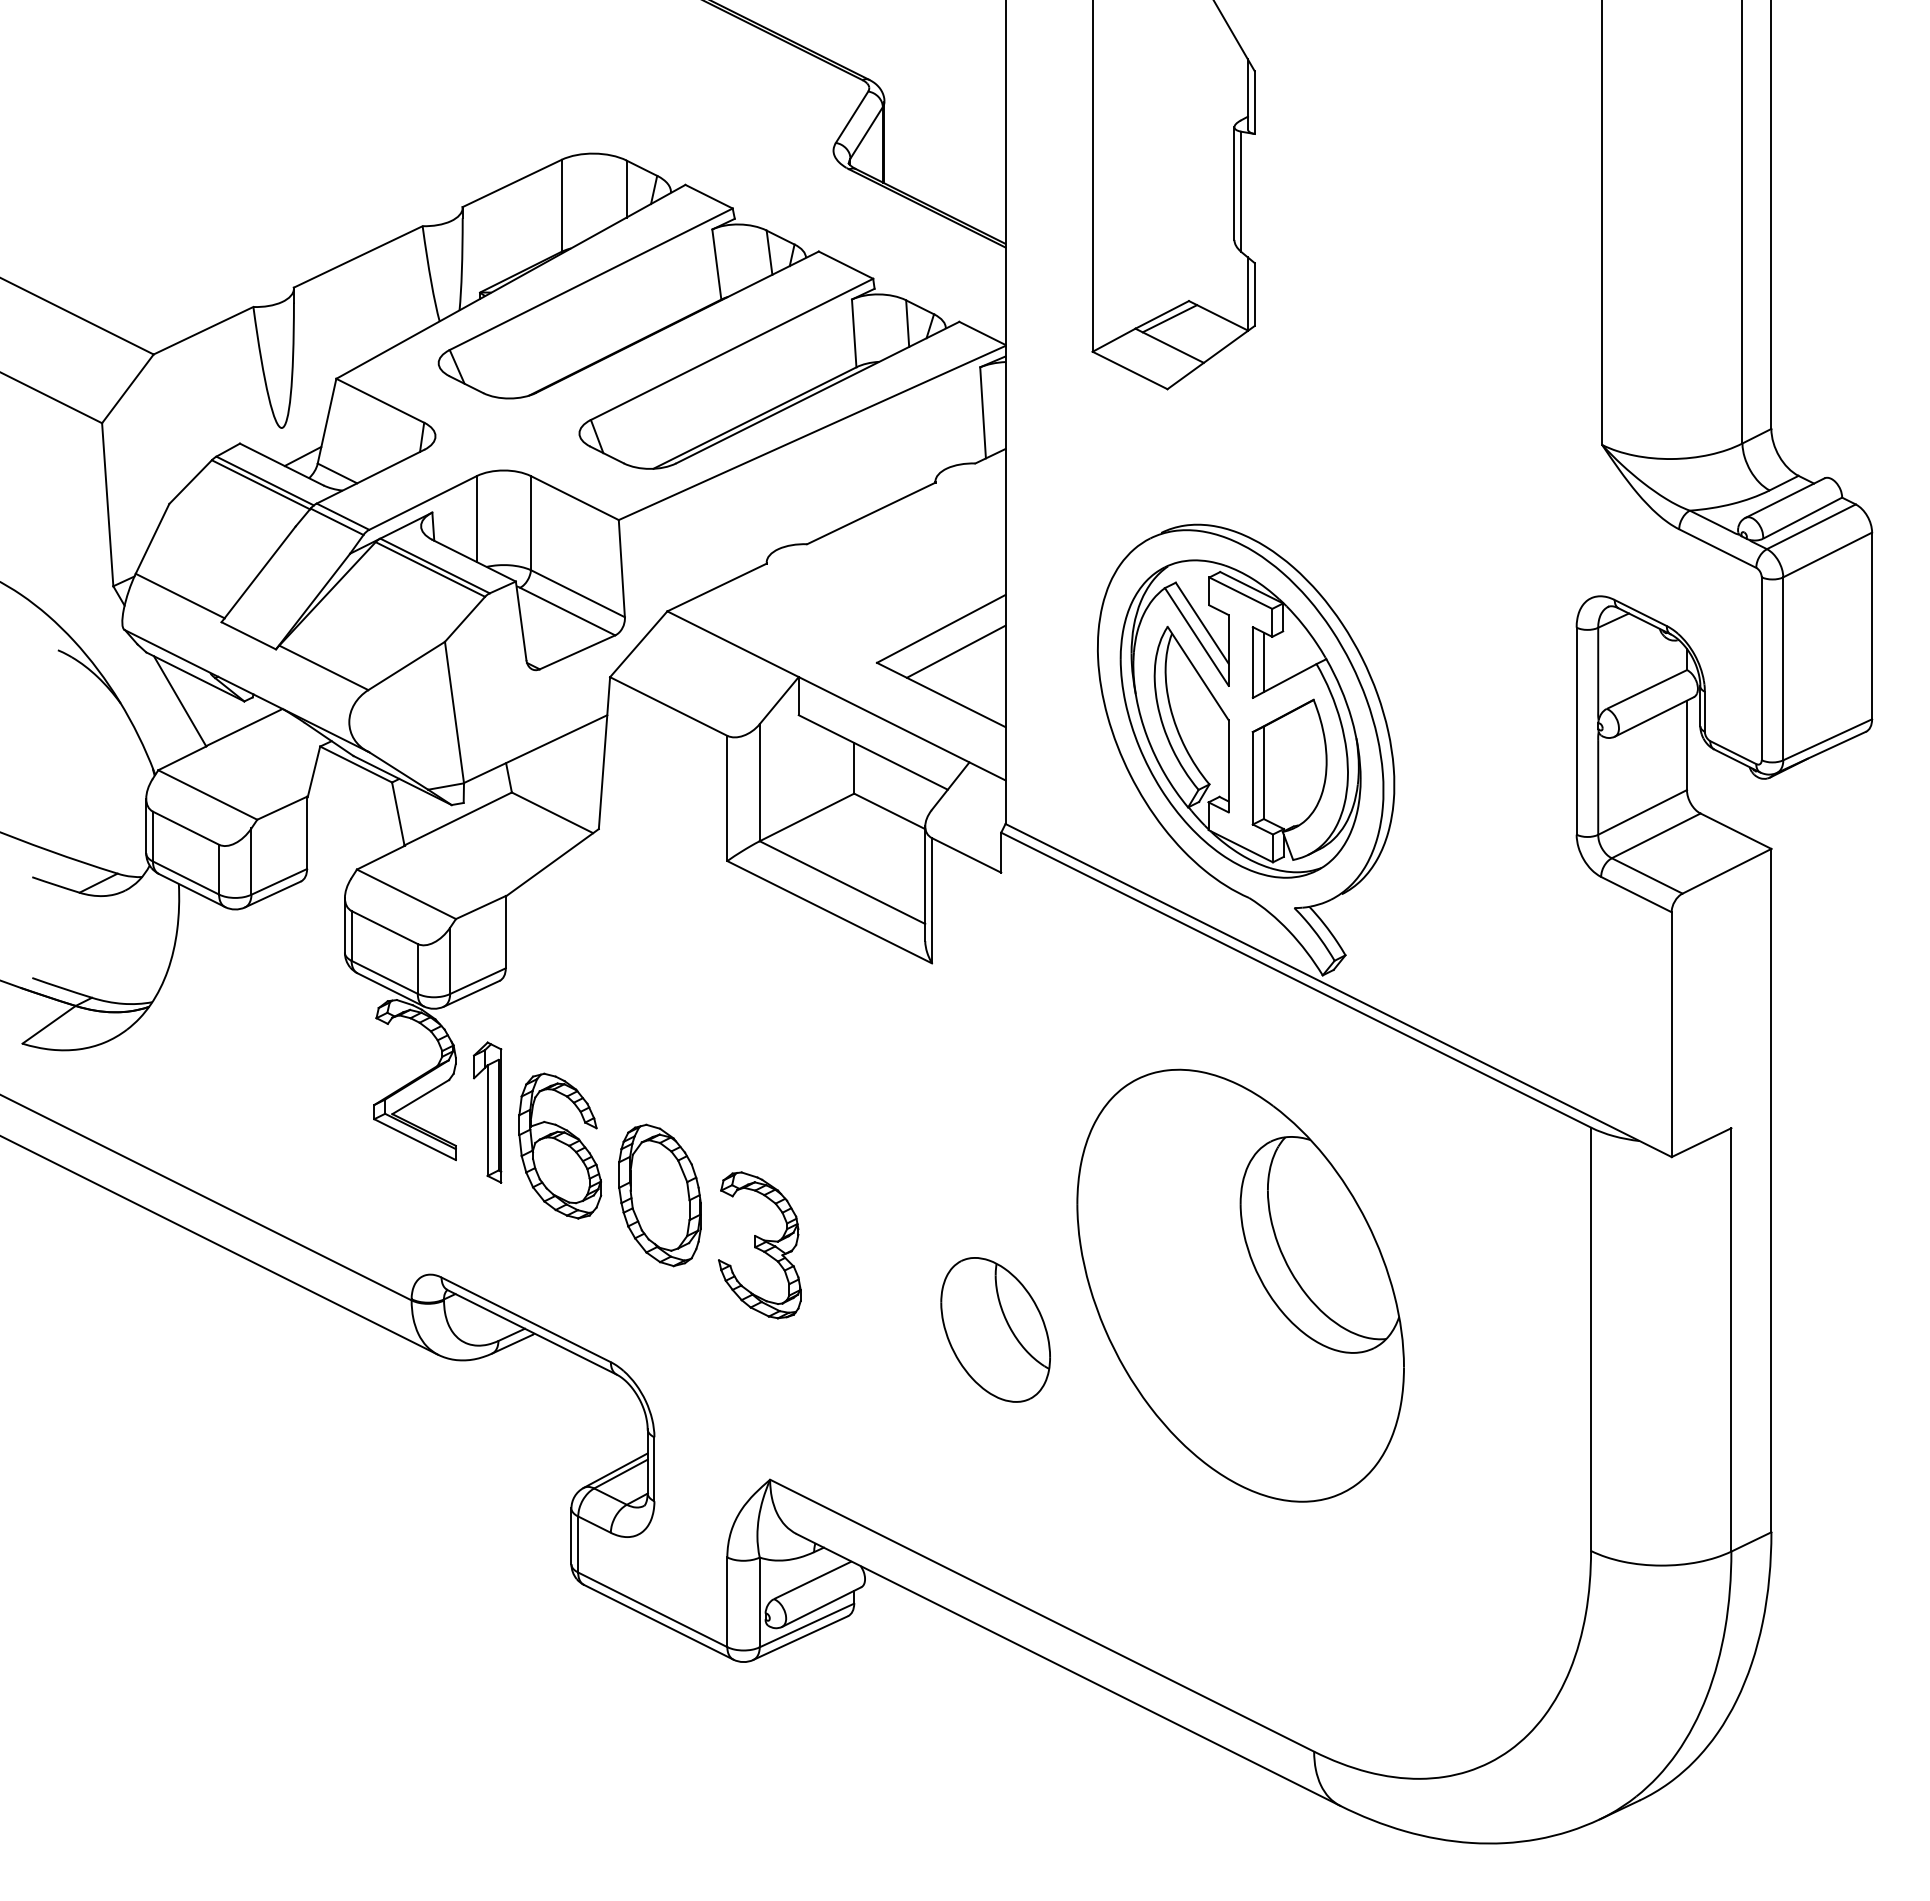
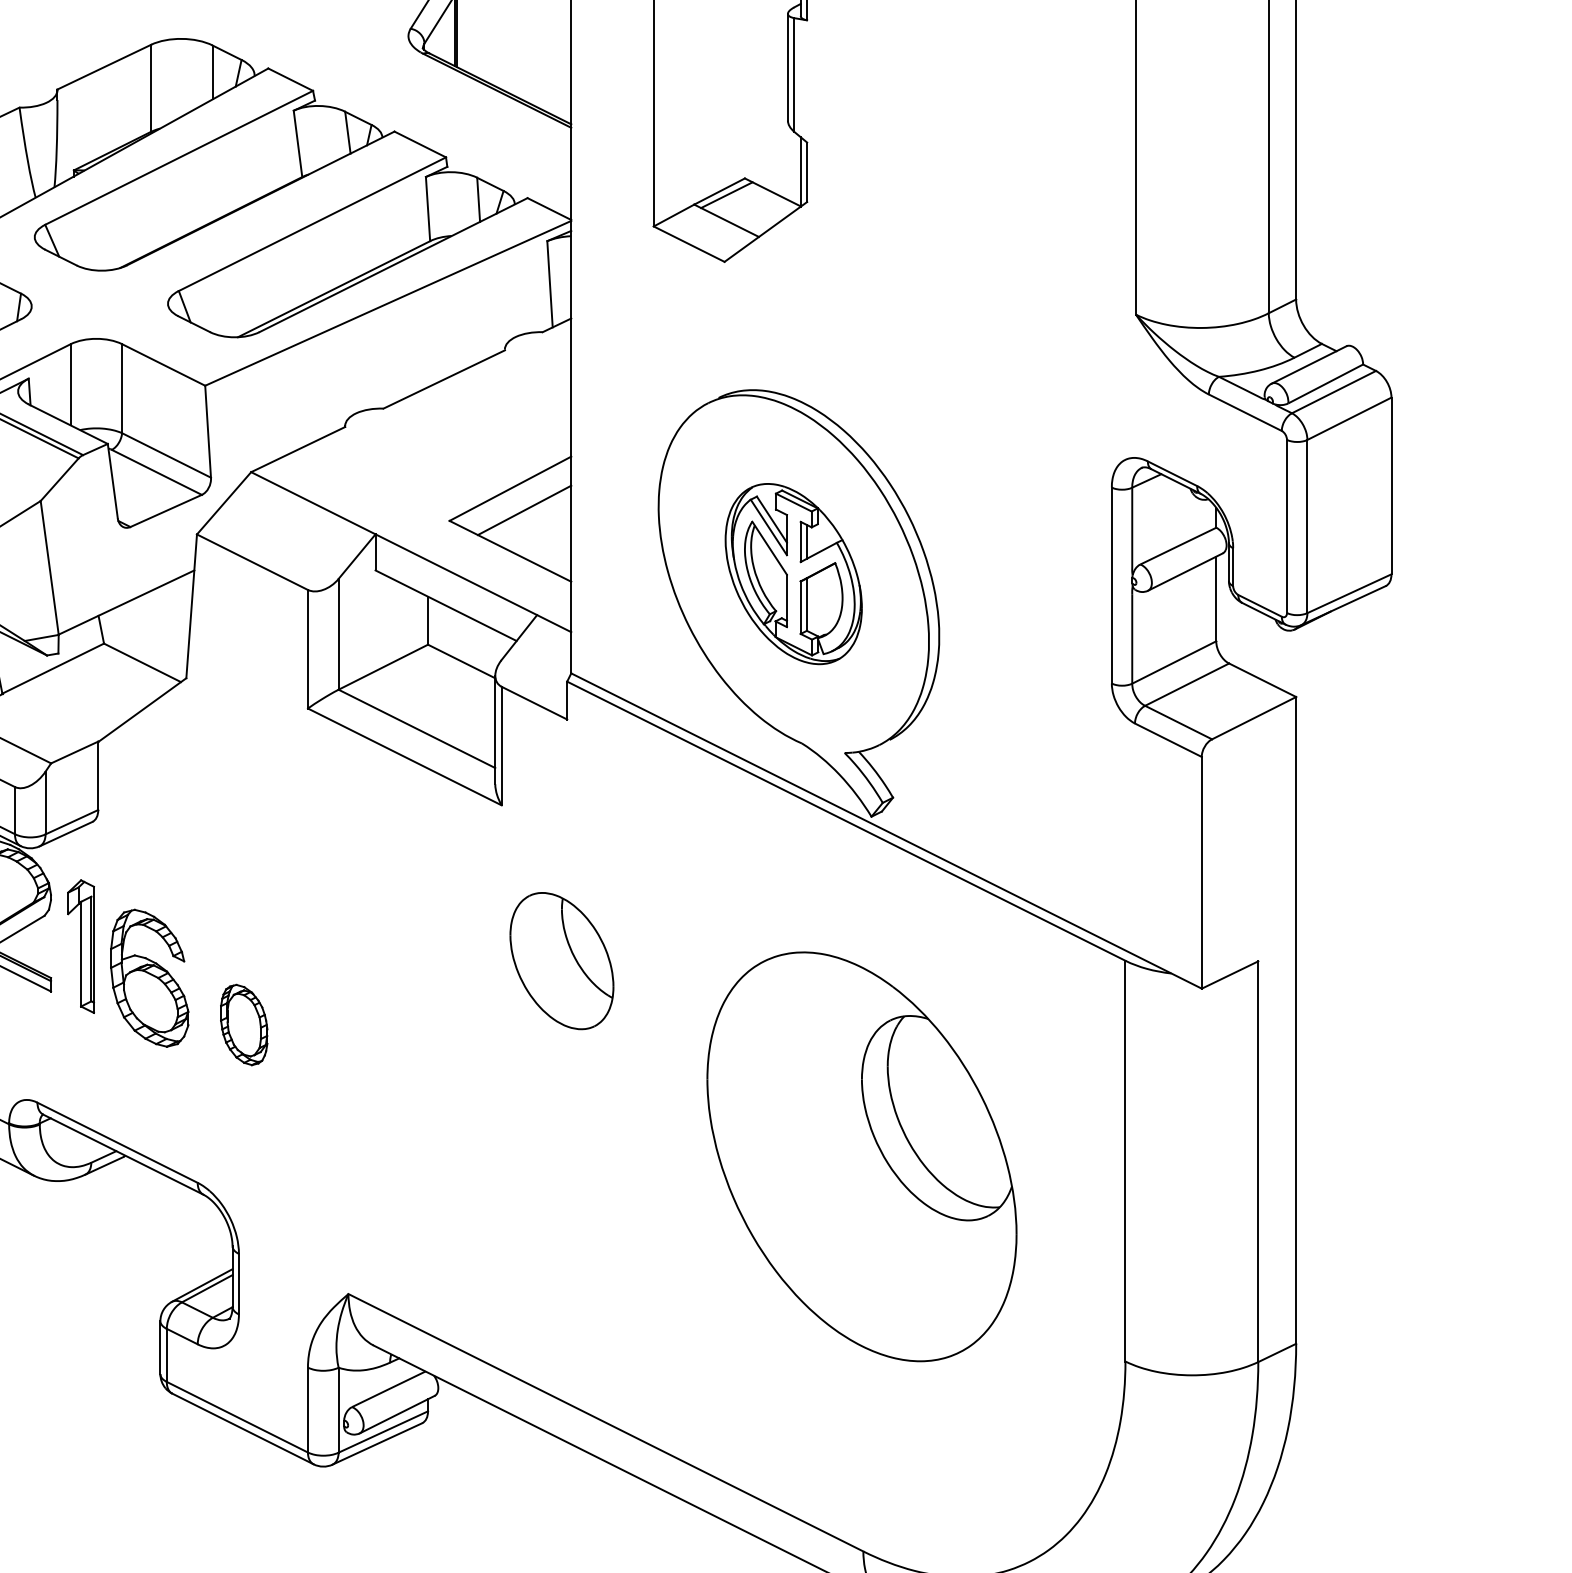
part: (1240, 718) -> (793, 573), size x0.6
part: (659, 1195) -> (243, 1025), size x0.6
part: (759, 1245) -> (338, 1072), removed
part: (1240, 1285) -> (861, 1156), moved
part: (995, 1329) -> (561, 960), moved

